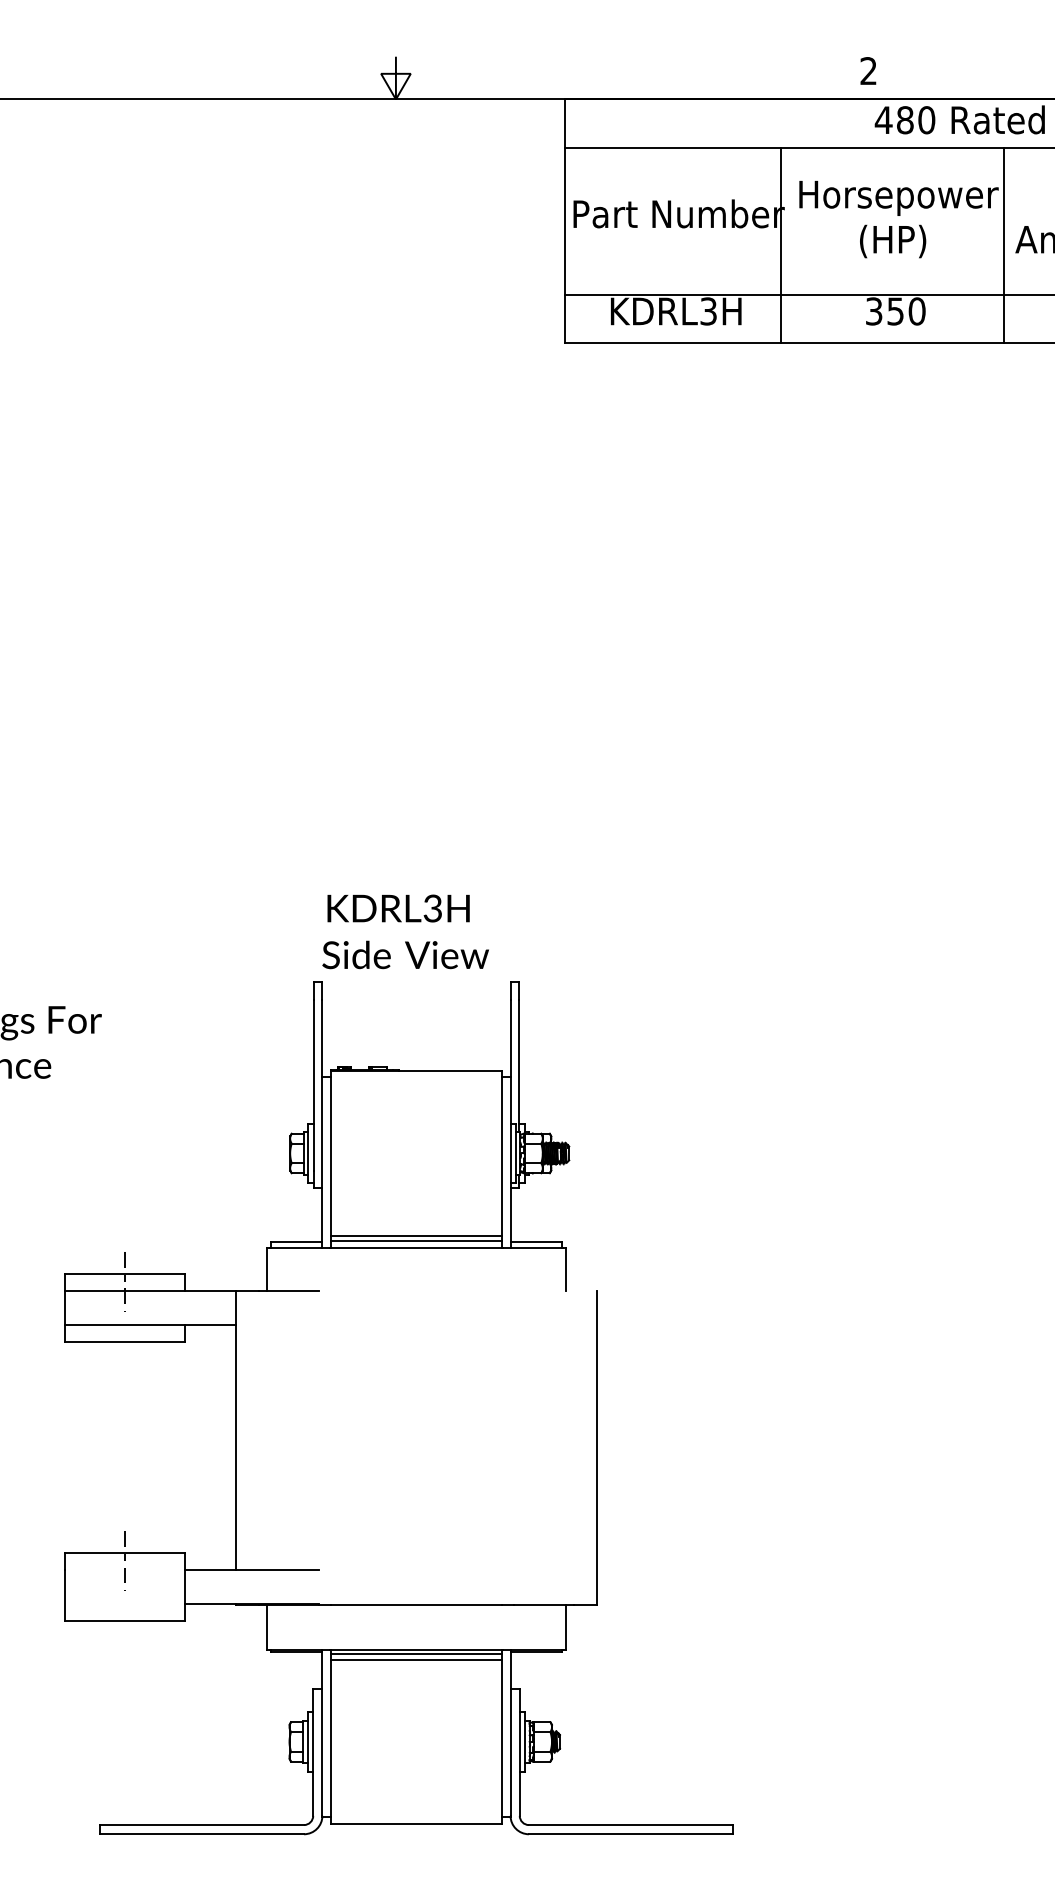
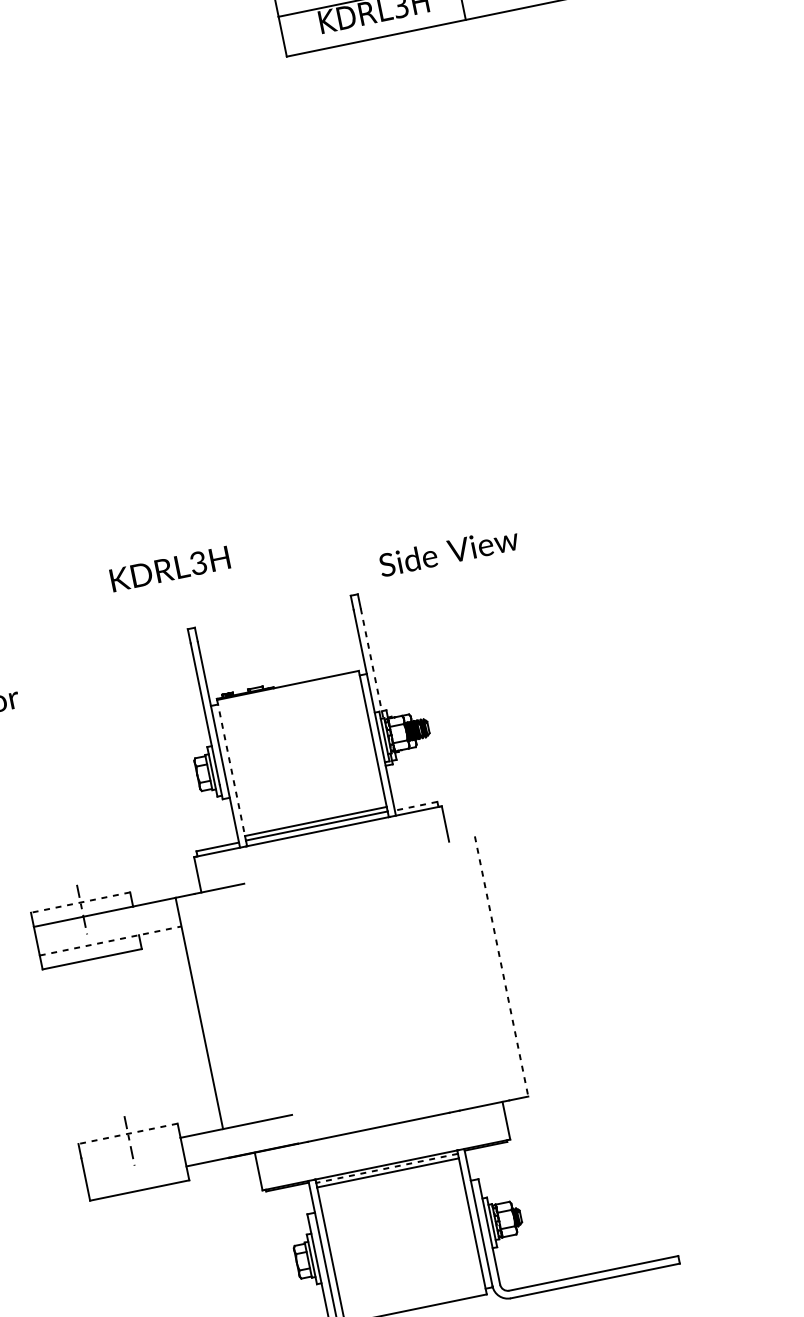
text: (398, 908) -> (169, 569), moved
text: (405, 954) -> (448, 551), moved
line: (519, 1066) -> (372, 663), solid -> dashed
line: (330, 1153) -> (230, 768), solid -> dashed
line: (536, 1241) -> (416, 805), solid -> dashed
line: (124, 1273) -> (80, 902), solid -> dashed
line: (150, 1325) -> (110, 941), solid -> dashed
line: (597, 1448) -> (502, 967), solid -> dashed
line: (124, 1552) -> (127, 1133), solid -> dashed
line: (416, 1654) -> (387, 1168), solid -> dashed

